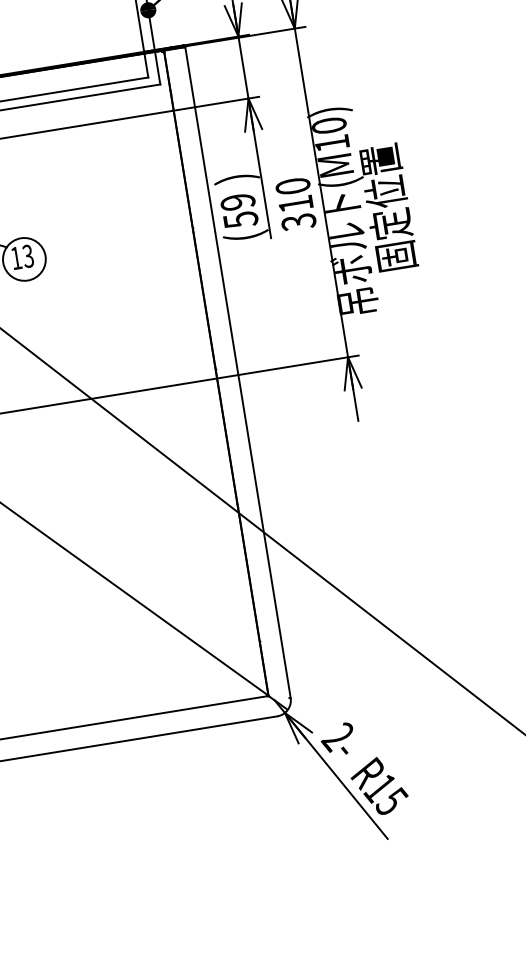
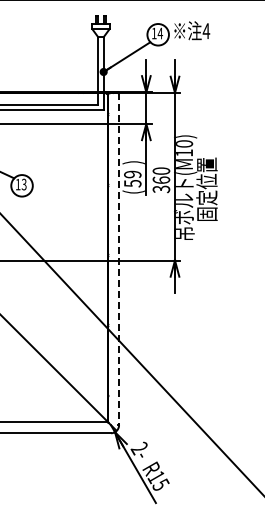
text: (295, 202) -> (161, 179), 310 -> 360
line: (238, 372) -> (119, 259), solid -> dashed

